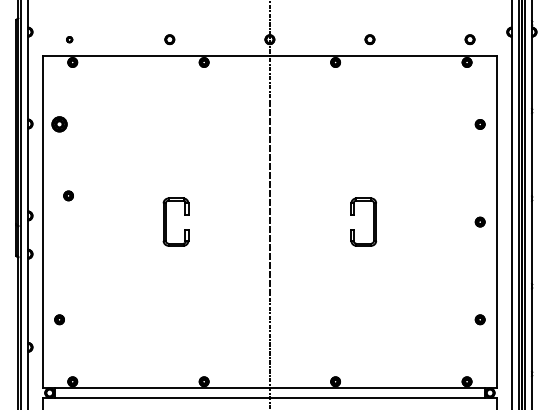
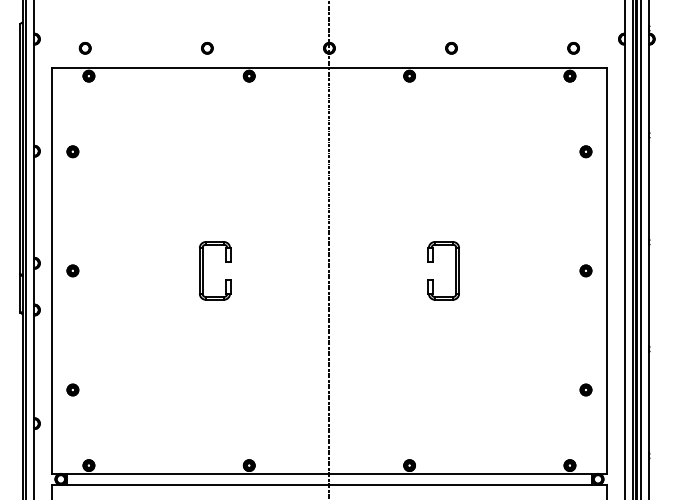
part: (69, 39) -> (84, 48), size x1.67
part: (59, 124) -> (72, 151), size x0.62
part: (68, 195) -> (72, 270), moved

